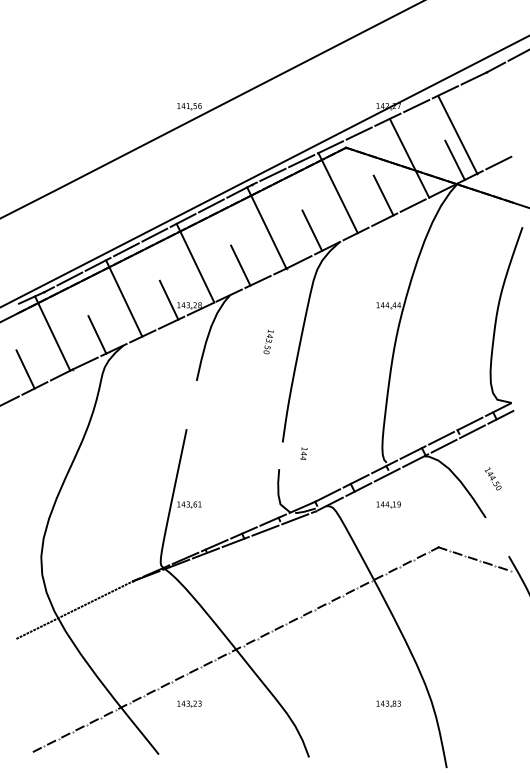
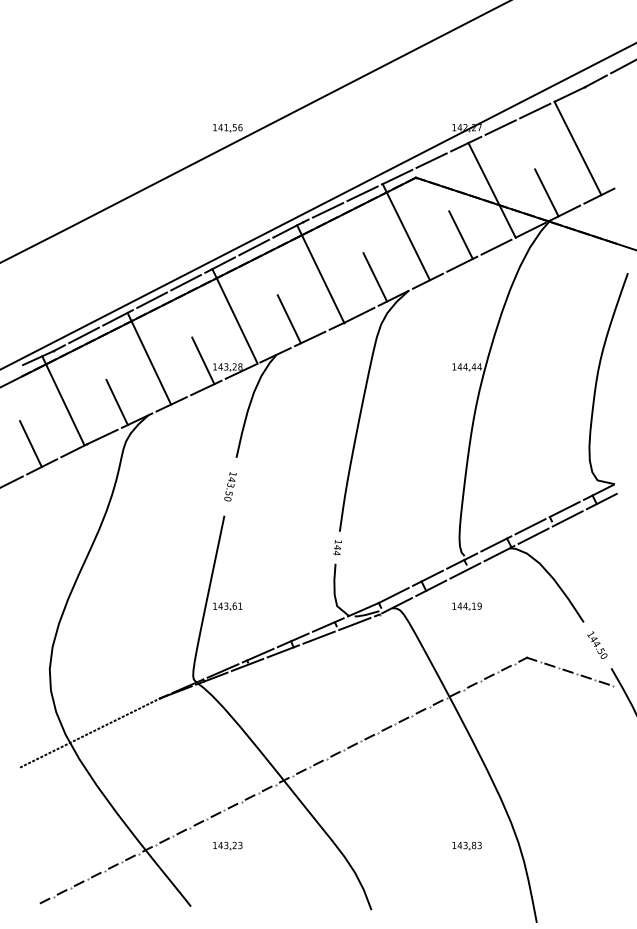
line: (457, 135) -> (577, 148), moved
text: (268, 341) -> (230, 486), moved
text: (303, 453) -> (337, 547), moved
text: (492, 478) -> (596, 644), moved

